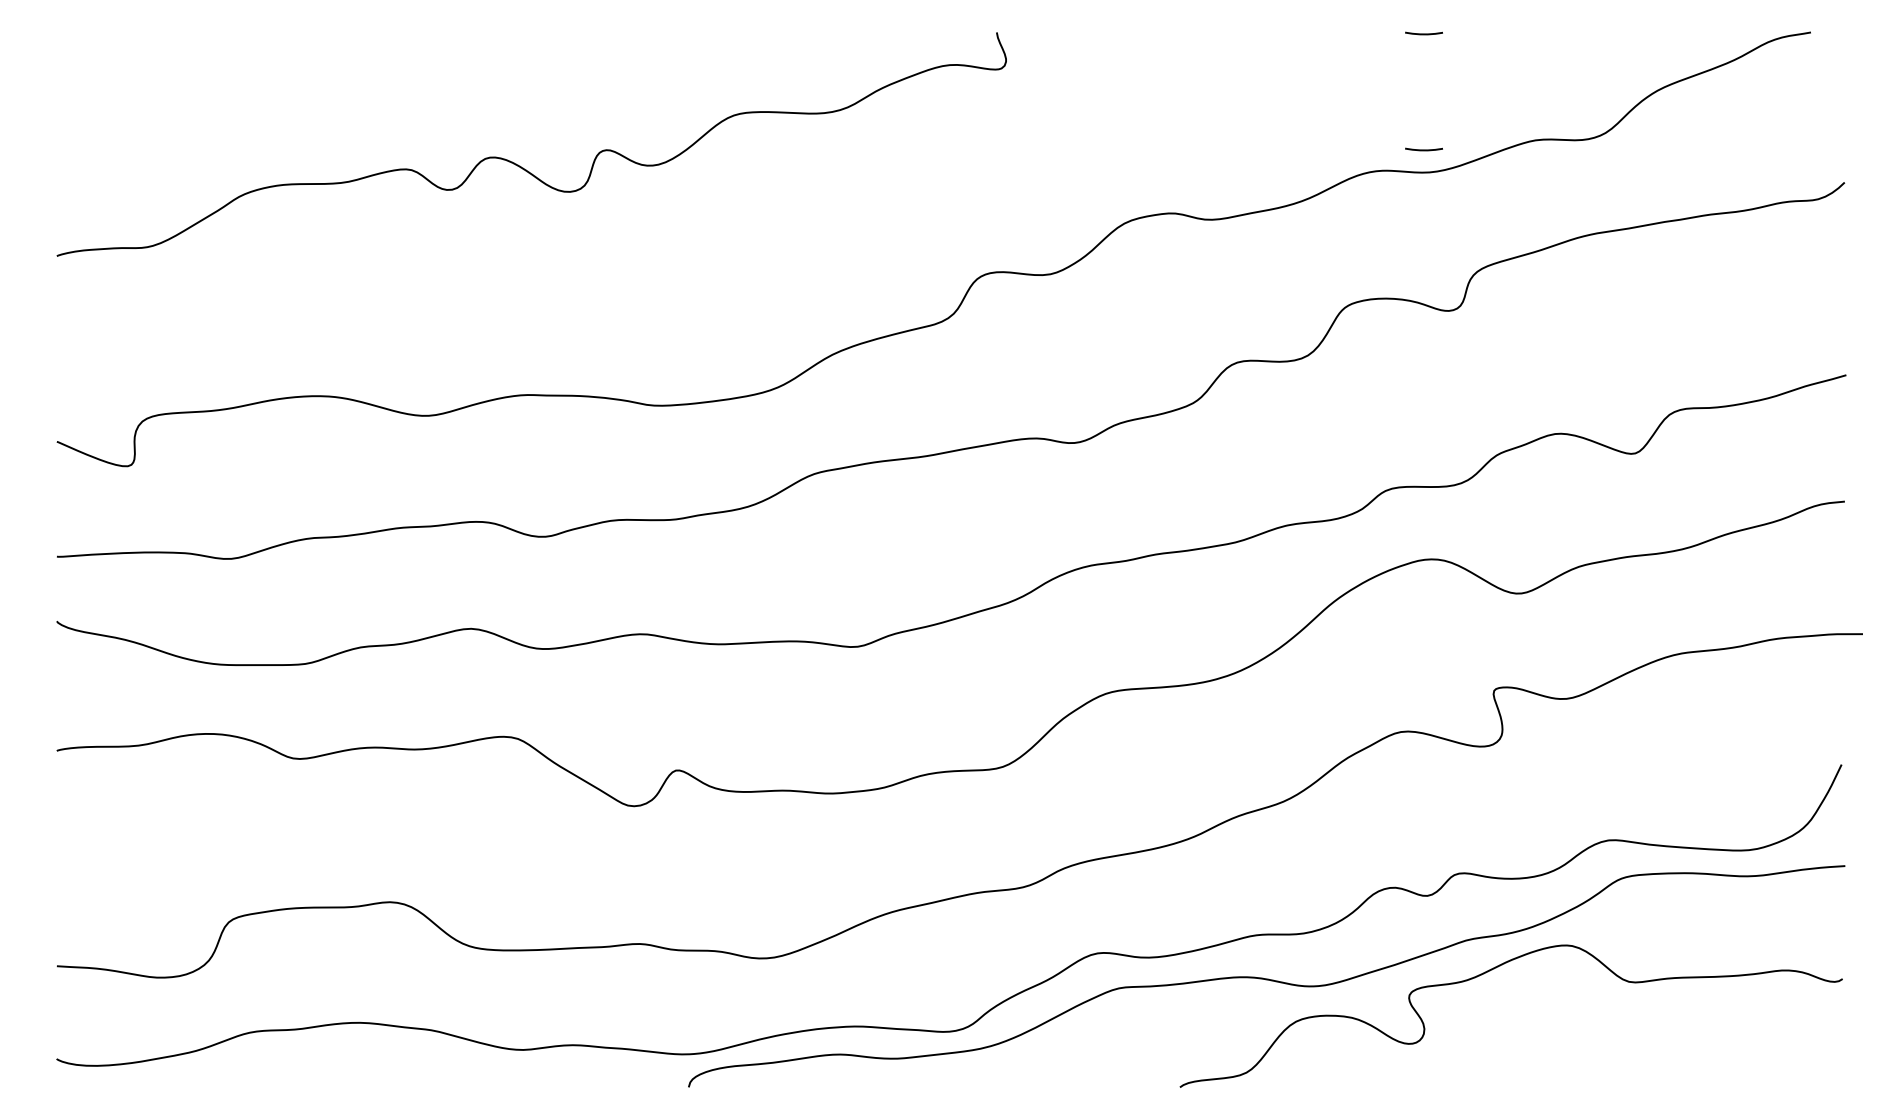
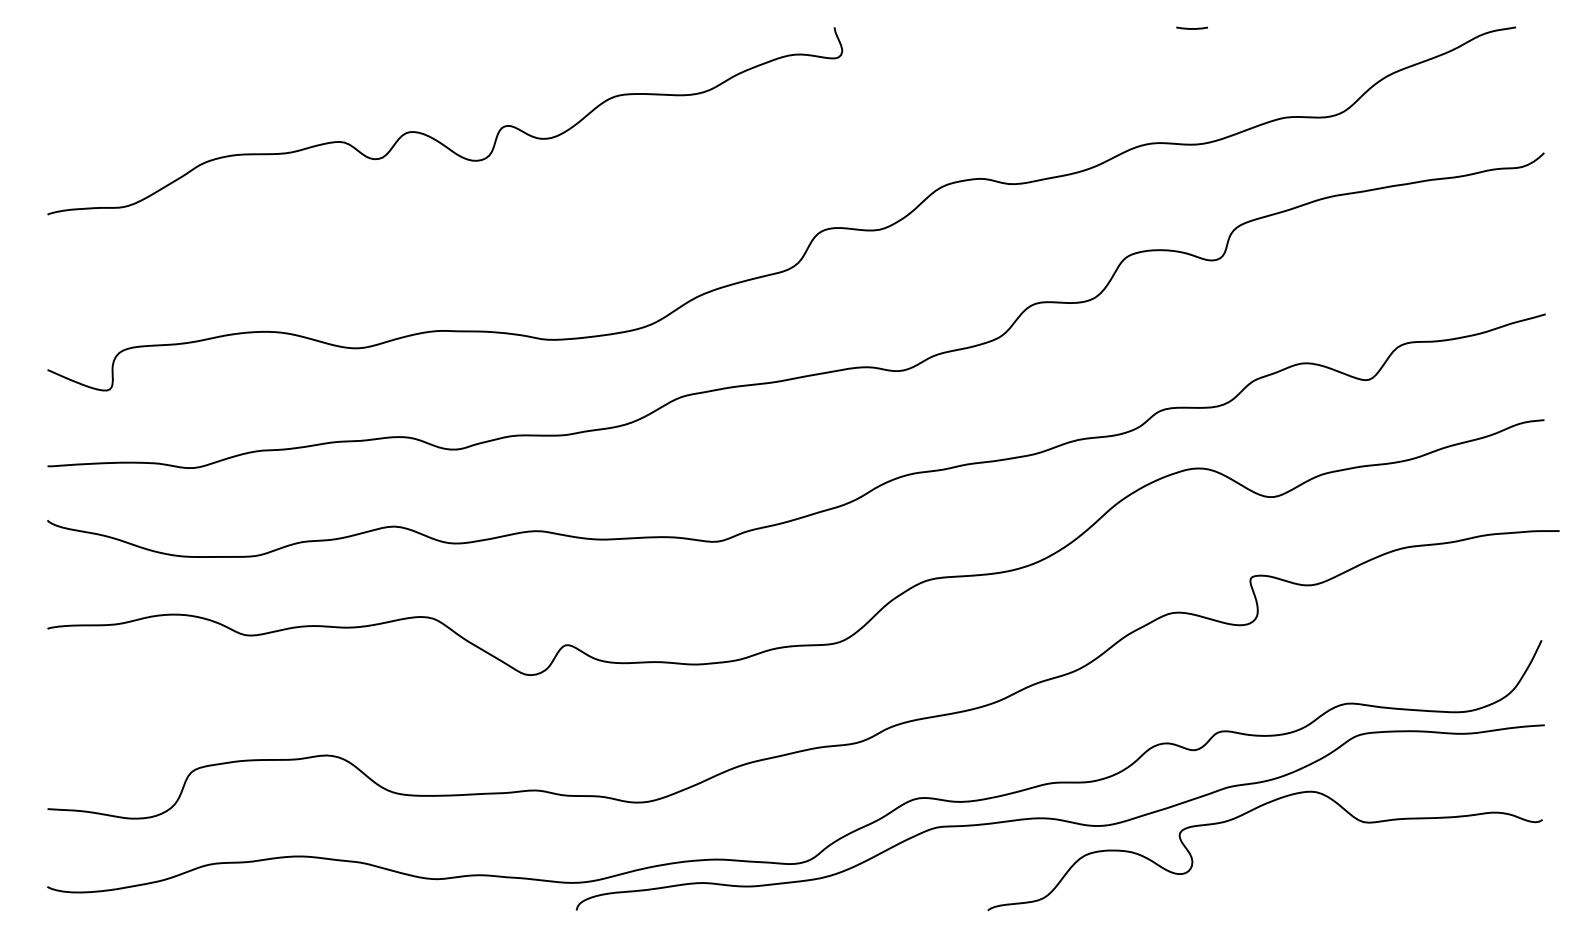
curve: (1423, 149) -> (1191, 125), removed

